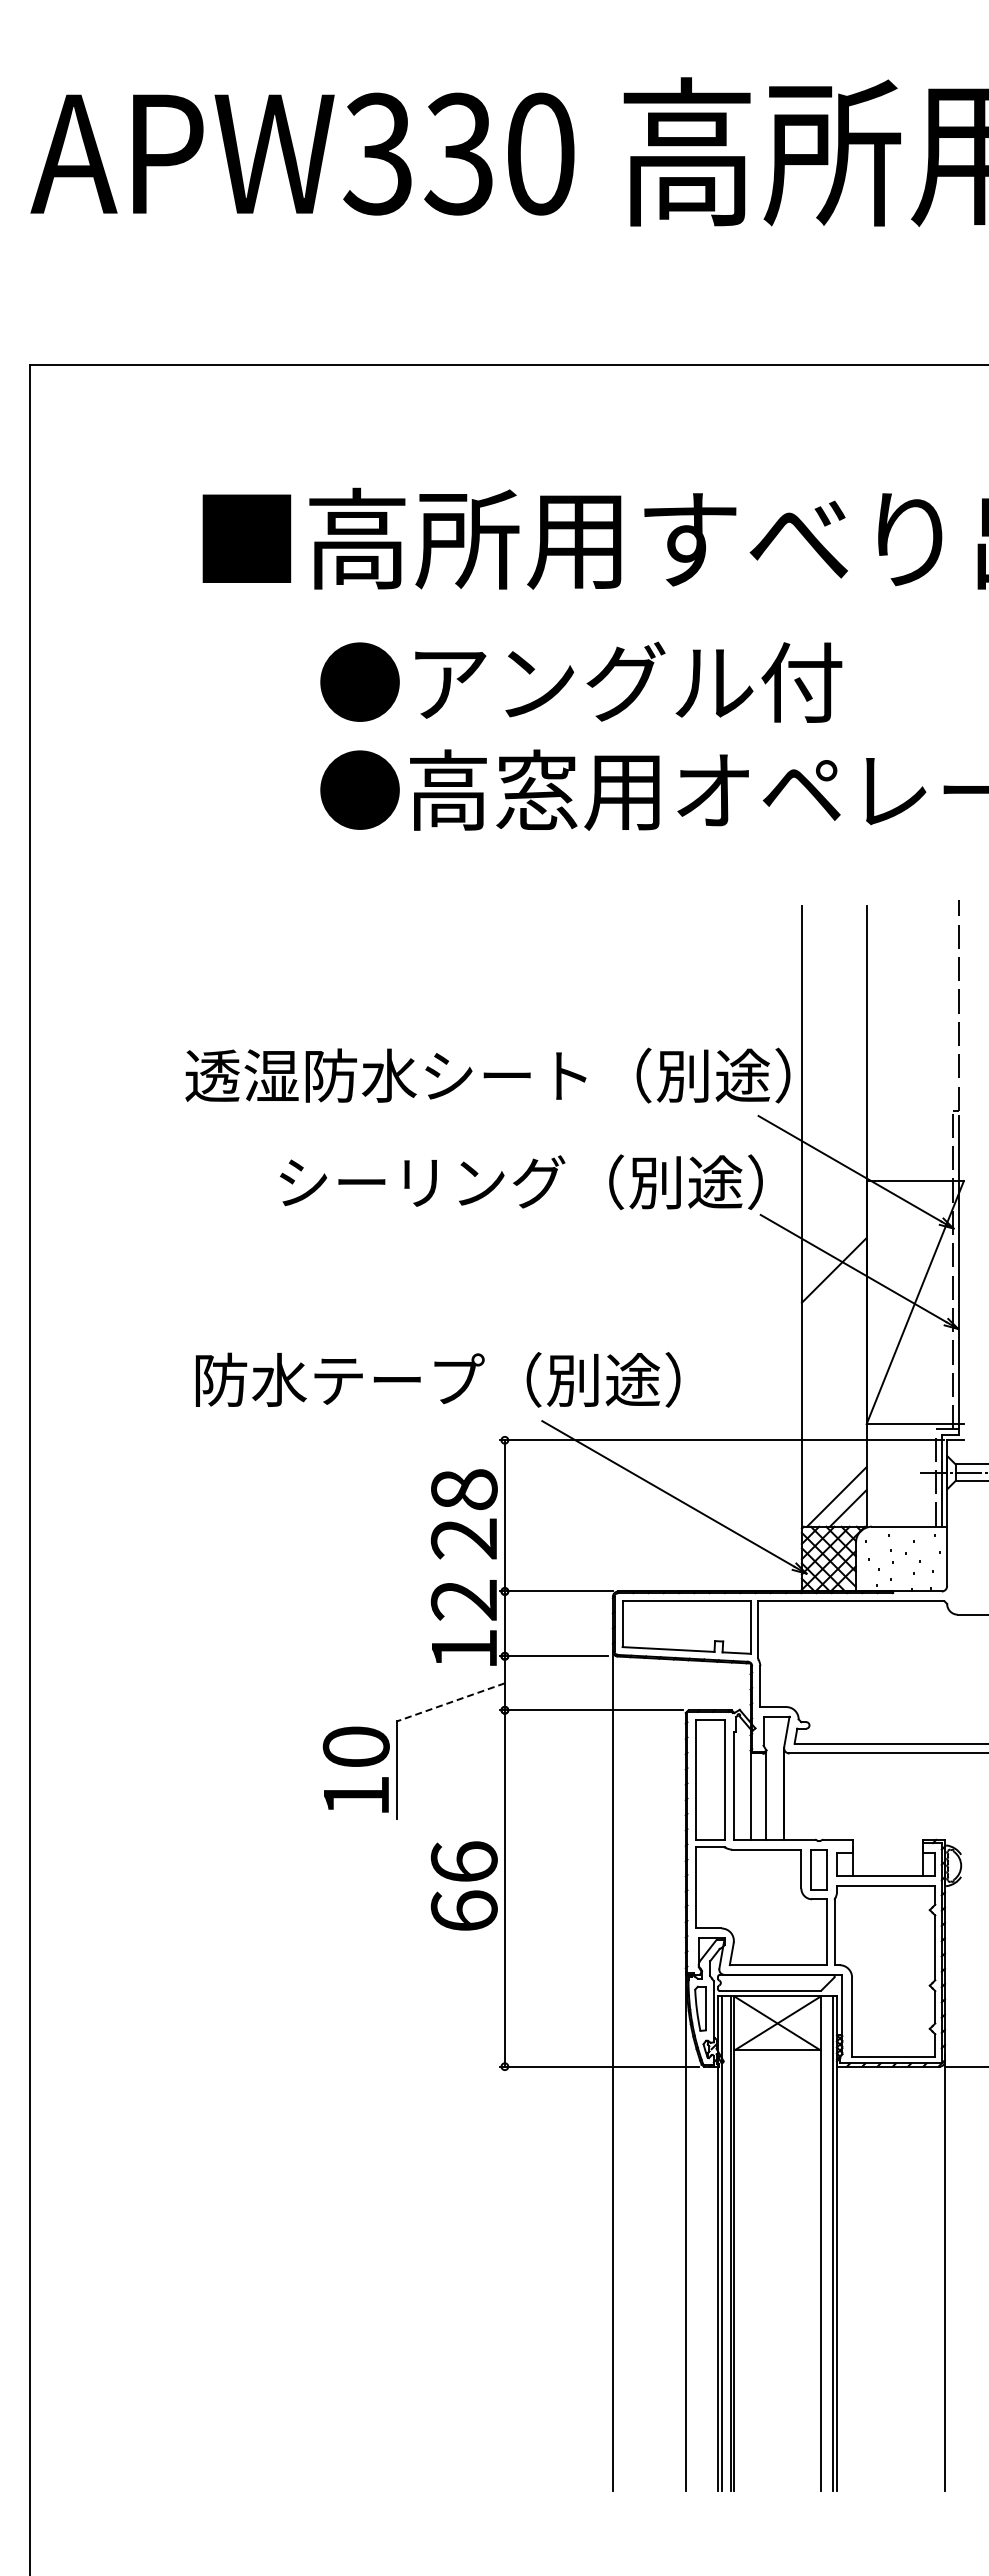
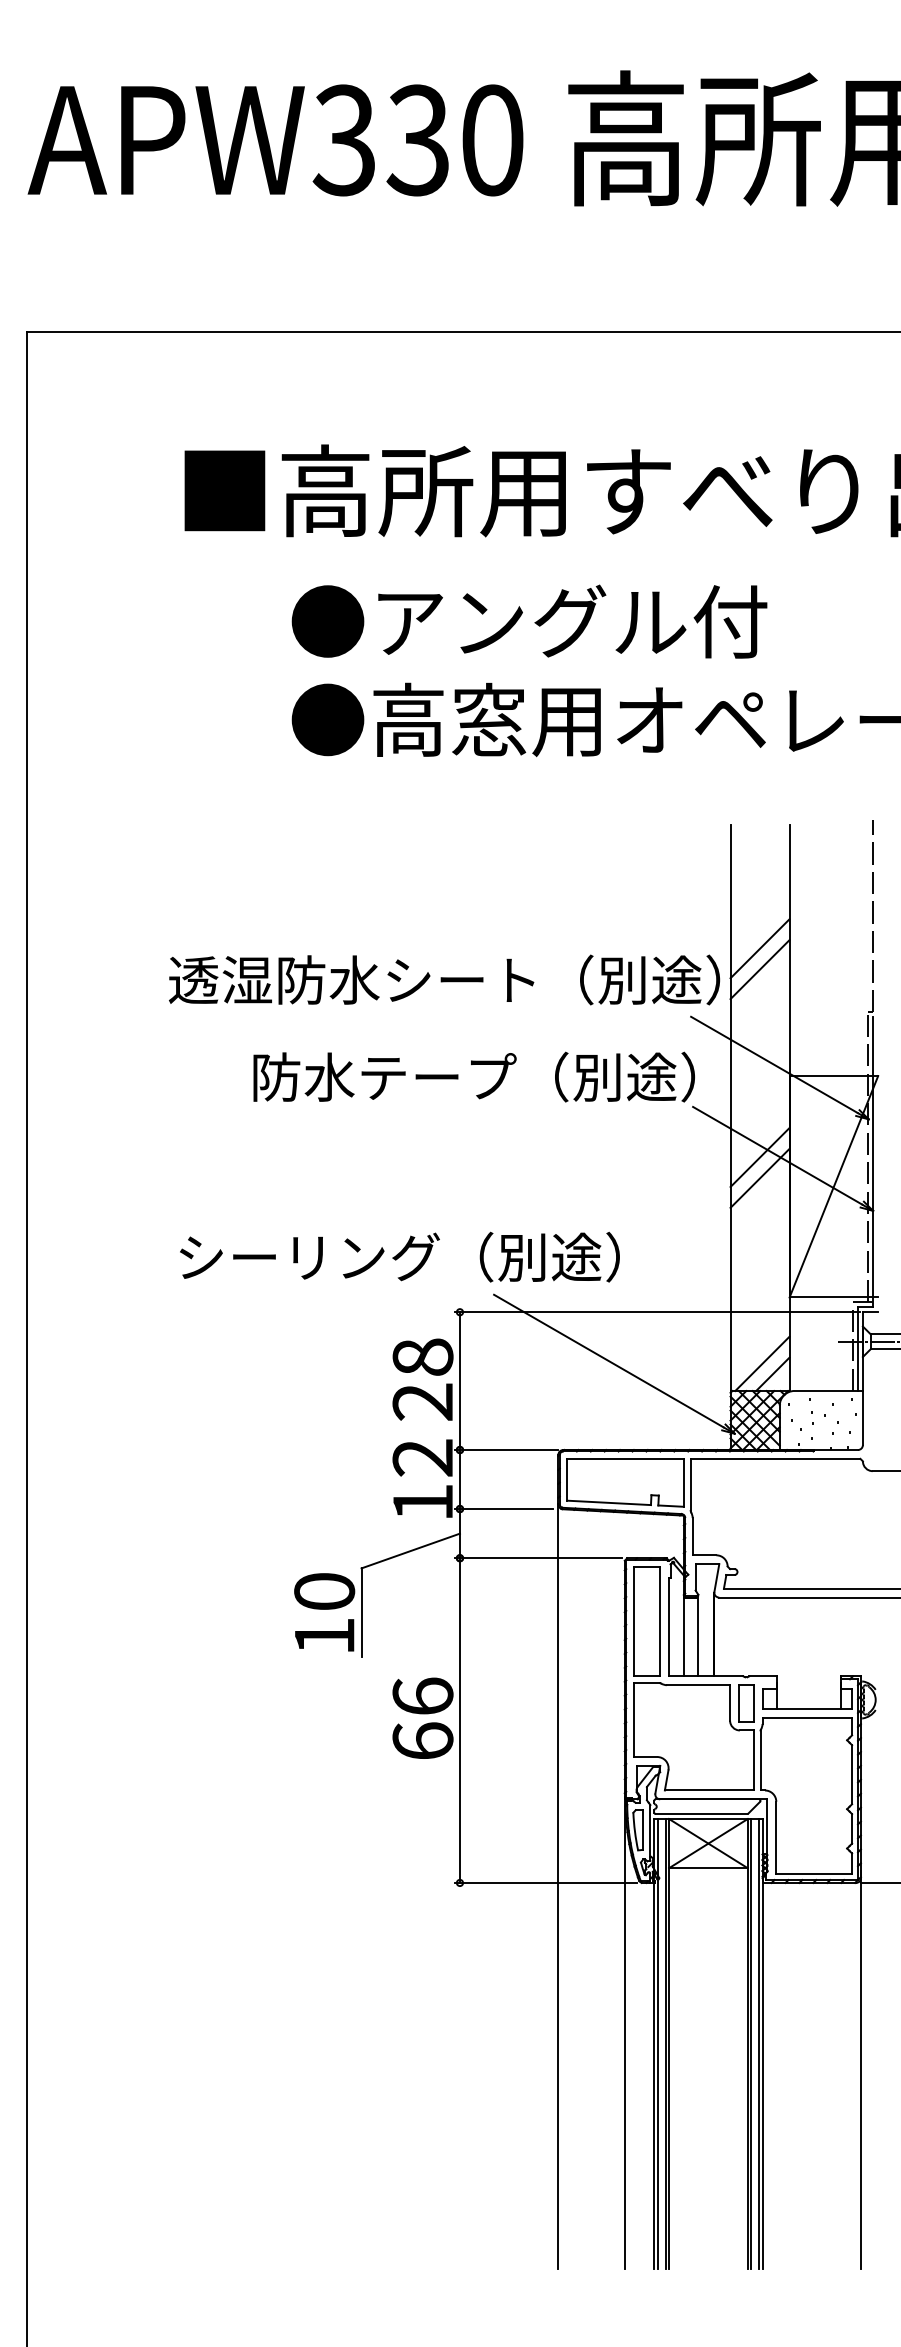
line: (833, 1040) -> (759, 948), added
line: (833, 1063) -> (759, 968), added
text: (422, 1182) -> (384, 1077), シーリング（別途） -> 防水テープ（別途）
line: (833, 1292) -> (759, 1177), added
text: (339, 1379) -> (309, 1256), 防水テープ（別途） -> シーリング（別途）
line: (450, 1702) -> (410, 1551), dashed -> solid
line: (824, 2243) -> (751, 2044), added

